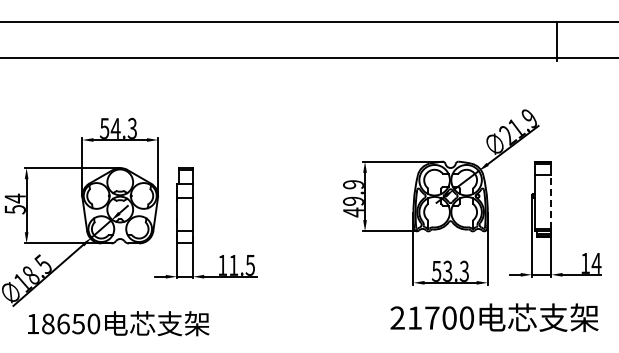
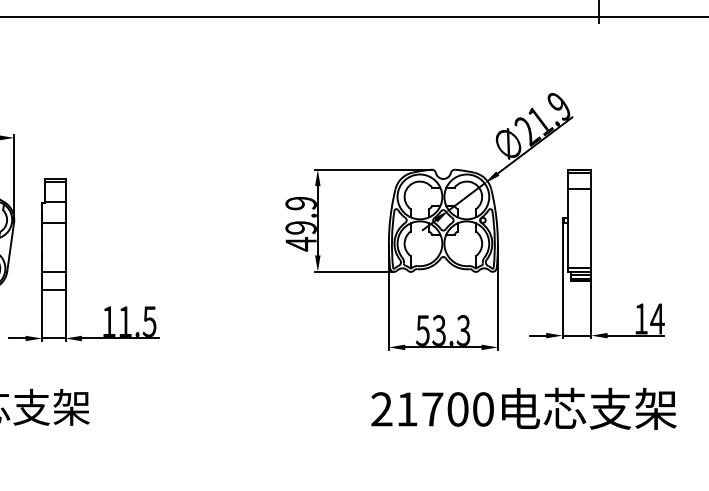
line: (551, 201) -> (591, 228), dashed -> solid
text: (494, 317) -> (523, 408), moved

